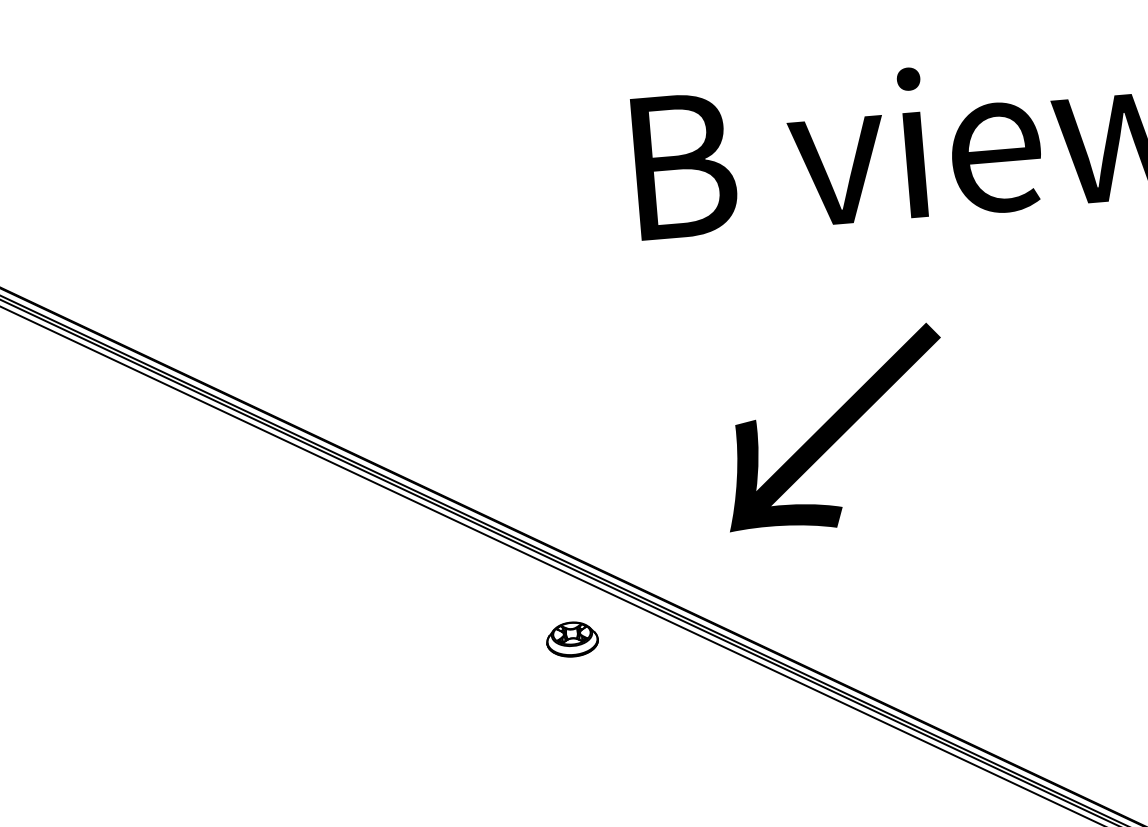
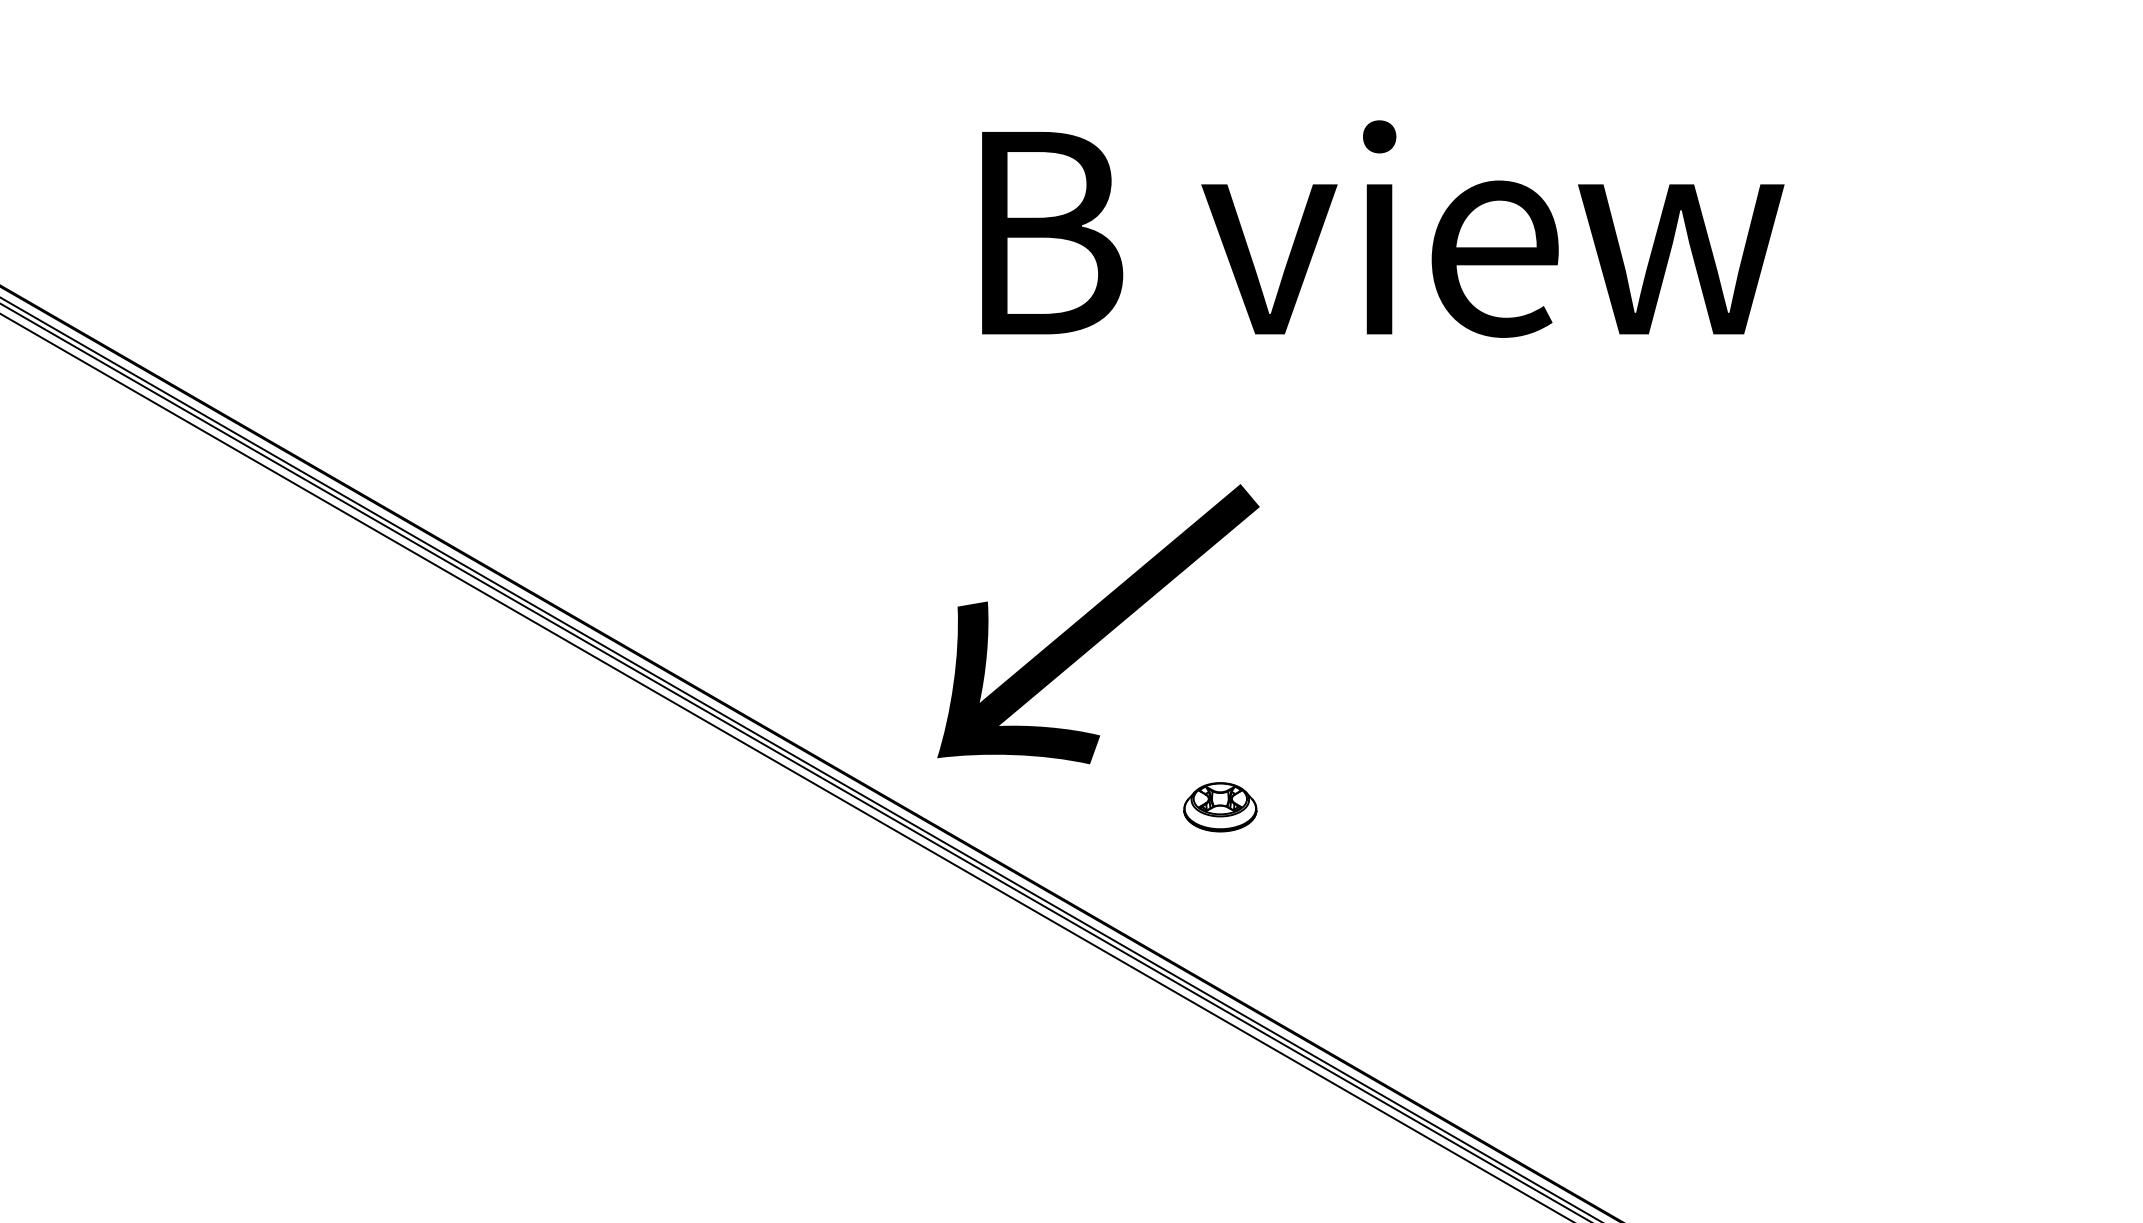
text: (834, 429) -> (1098, 624), moved
part: (572, 639) -> (1220, 807), moved

